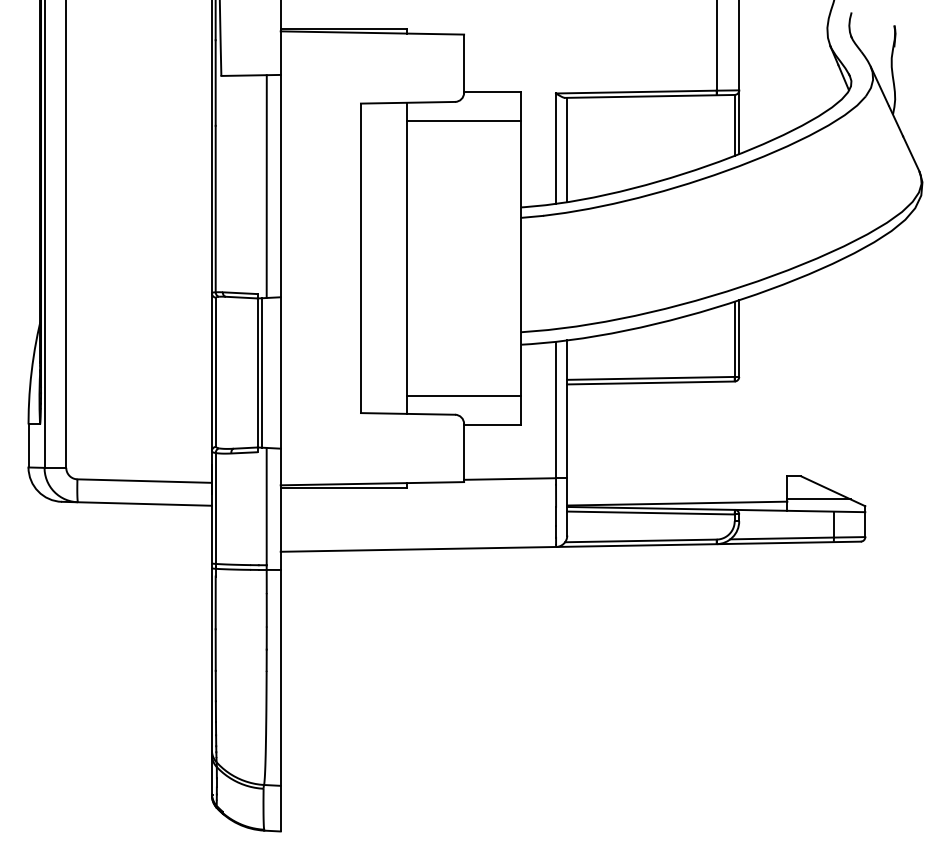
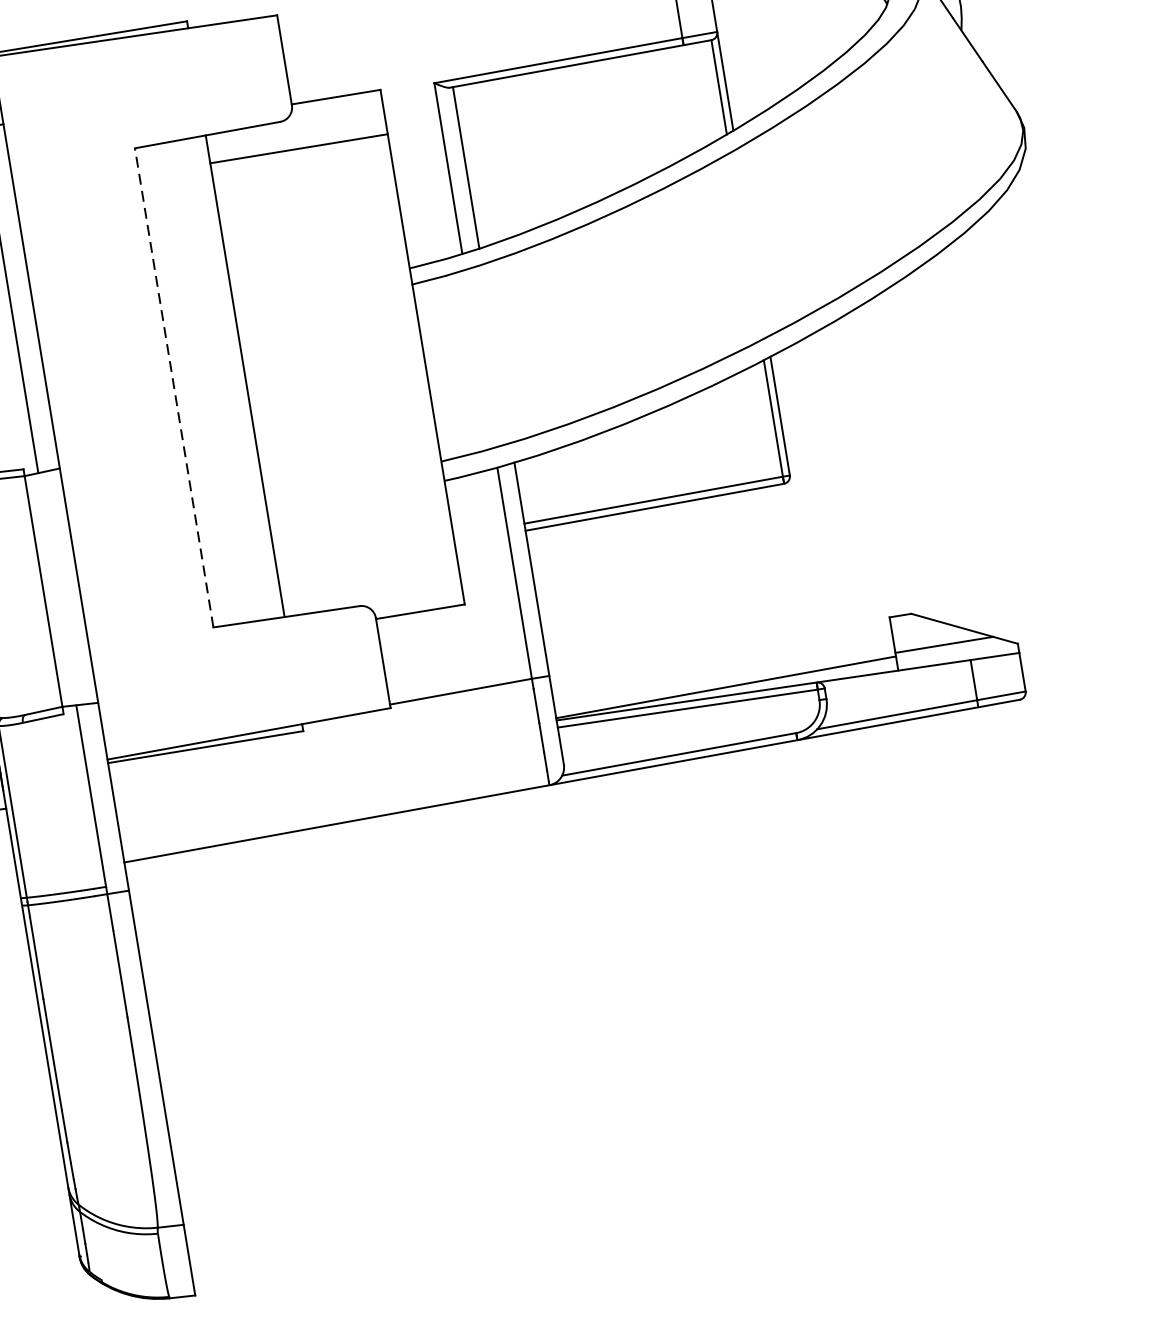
line: (360, 258) -> (173, 388), solid -> dashed
line: (262, 372) -> (50, 589), removed
line: (463, 395) -> (367, 574), removed

